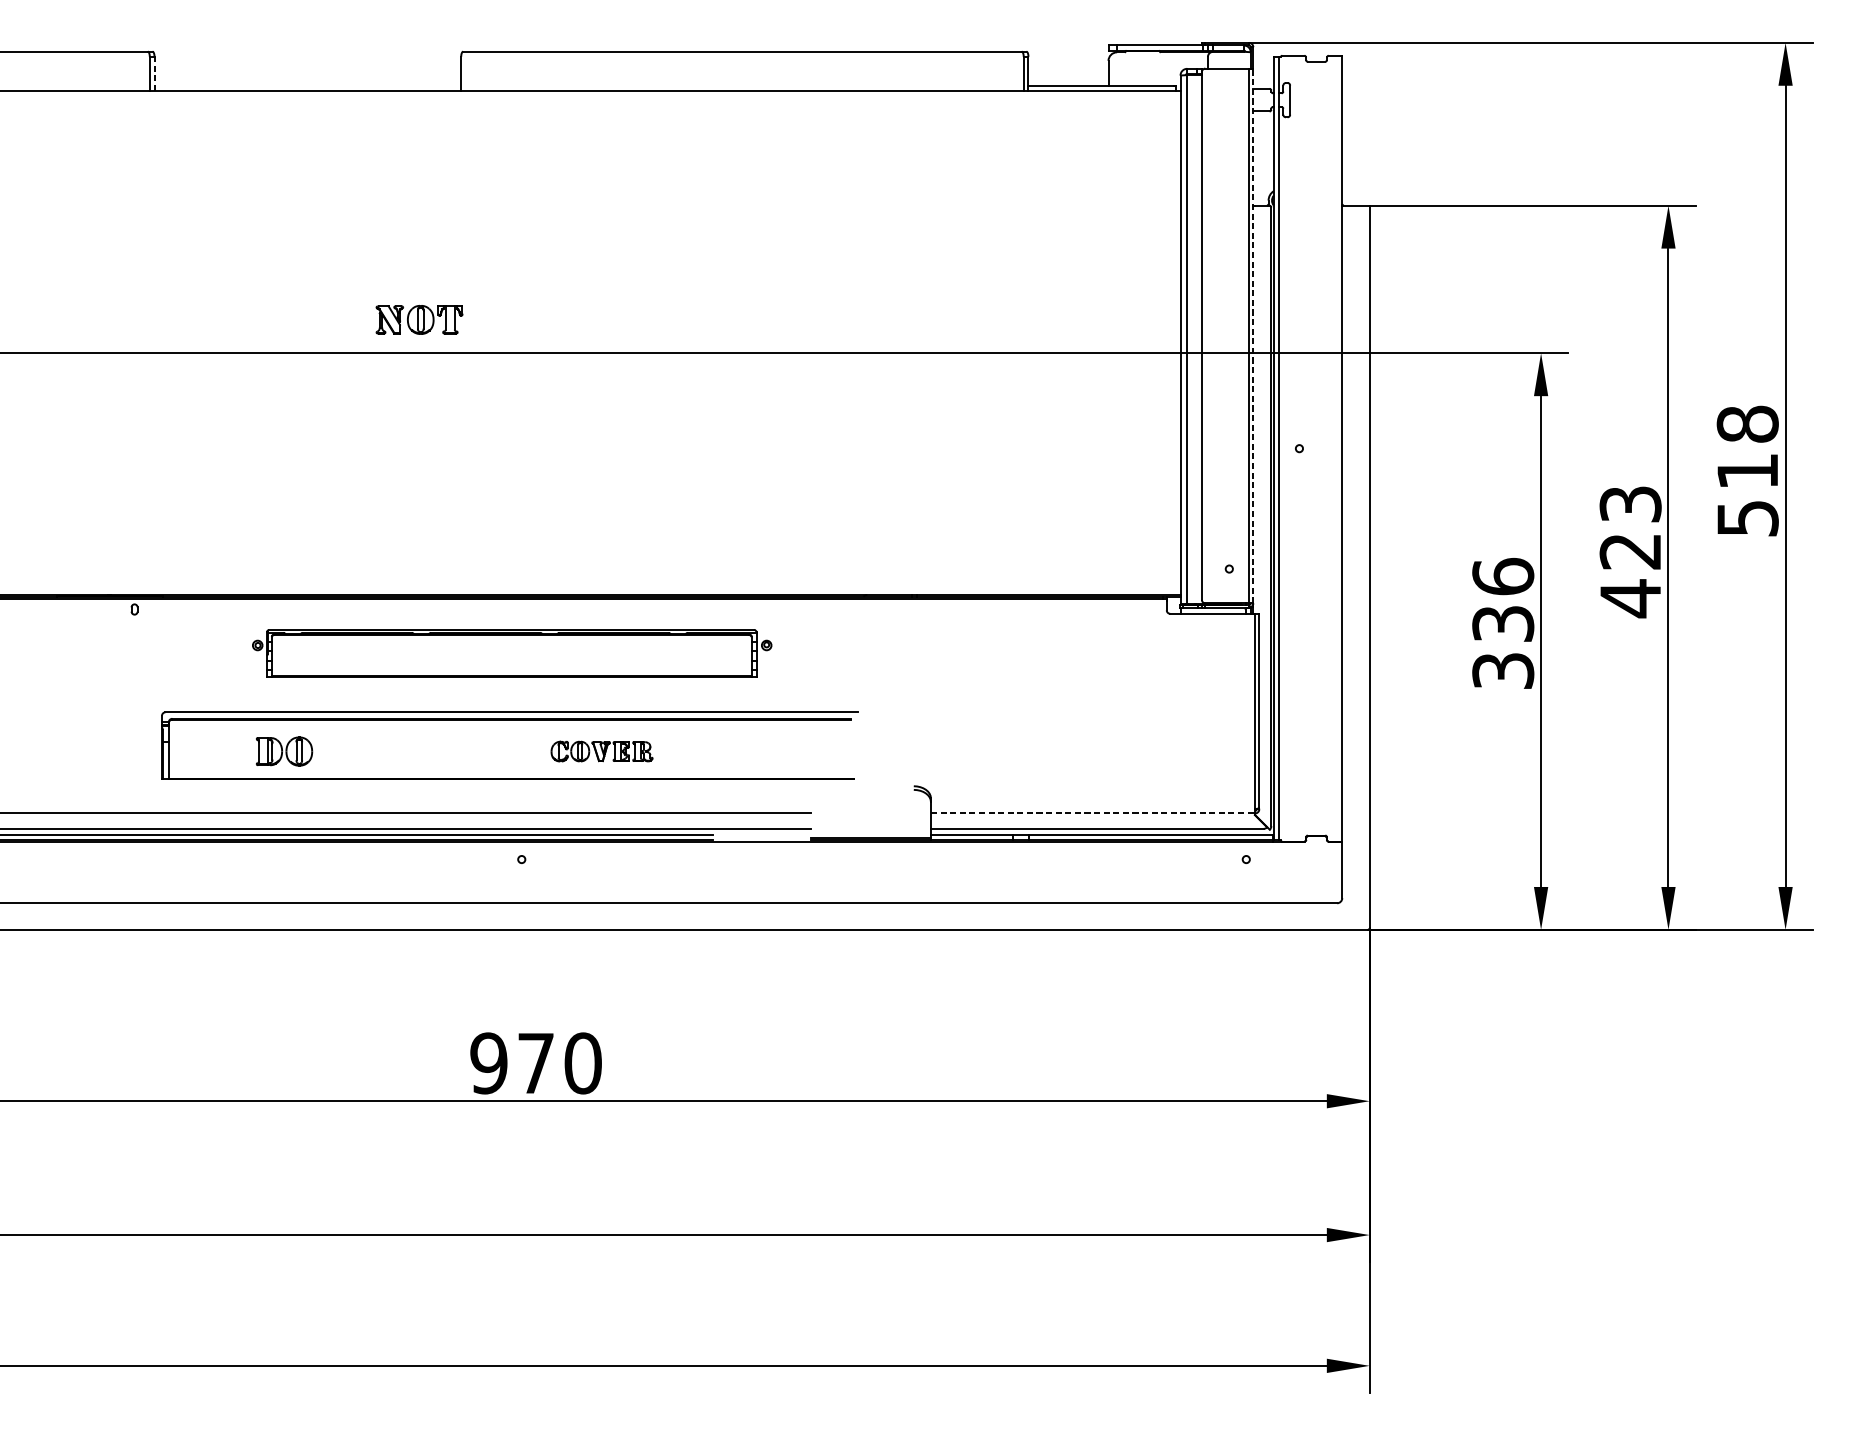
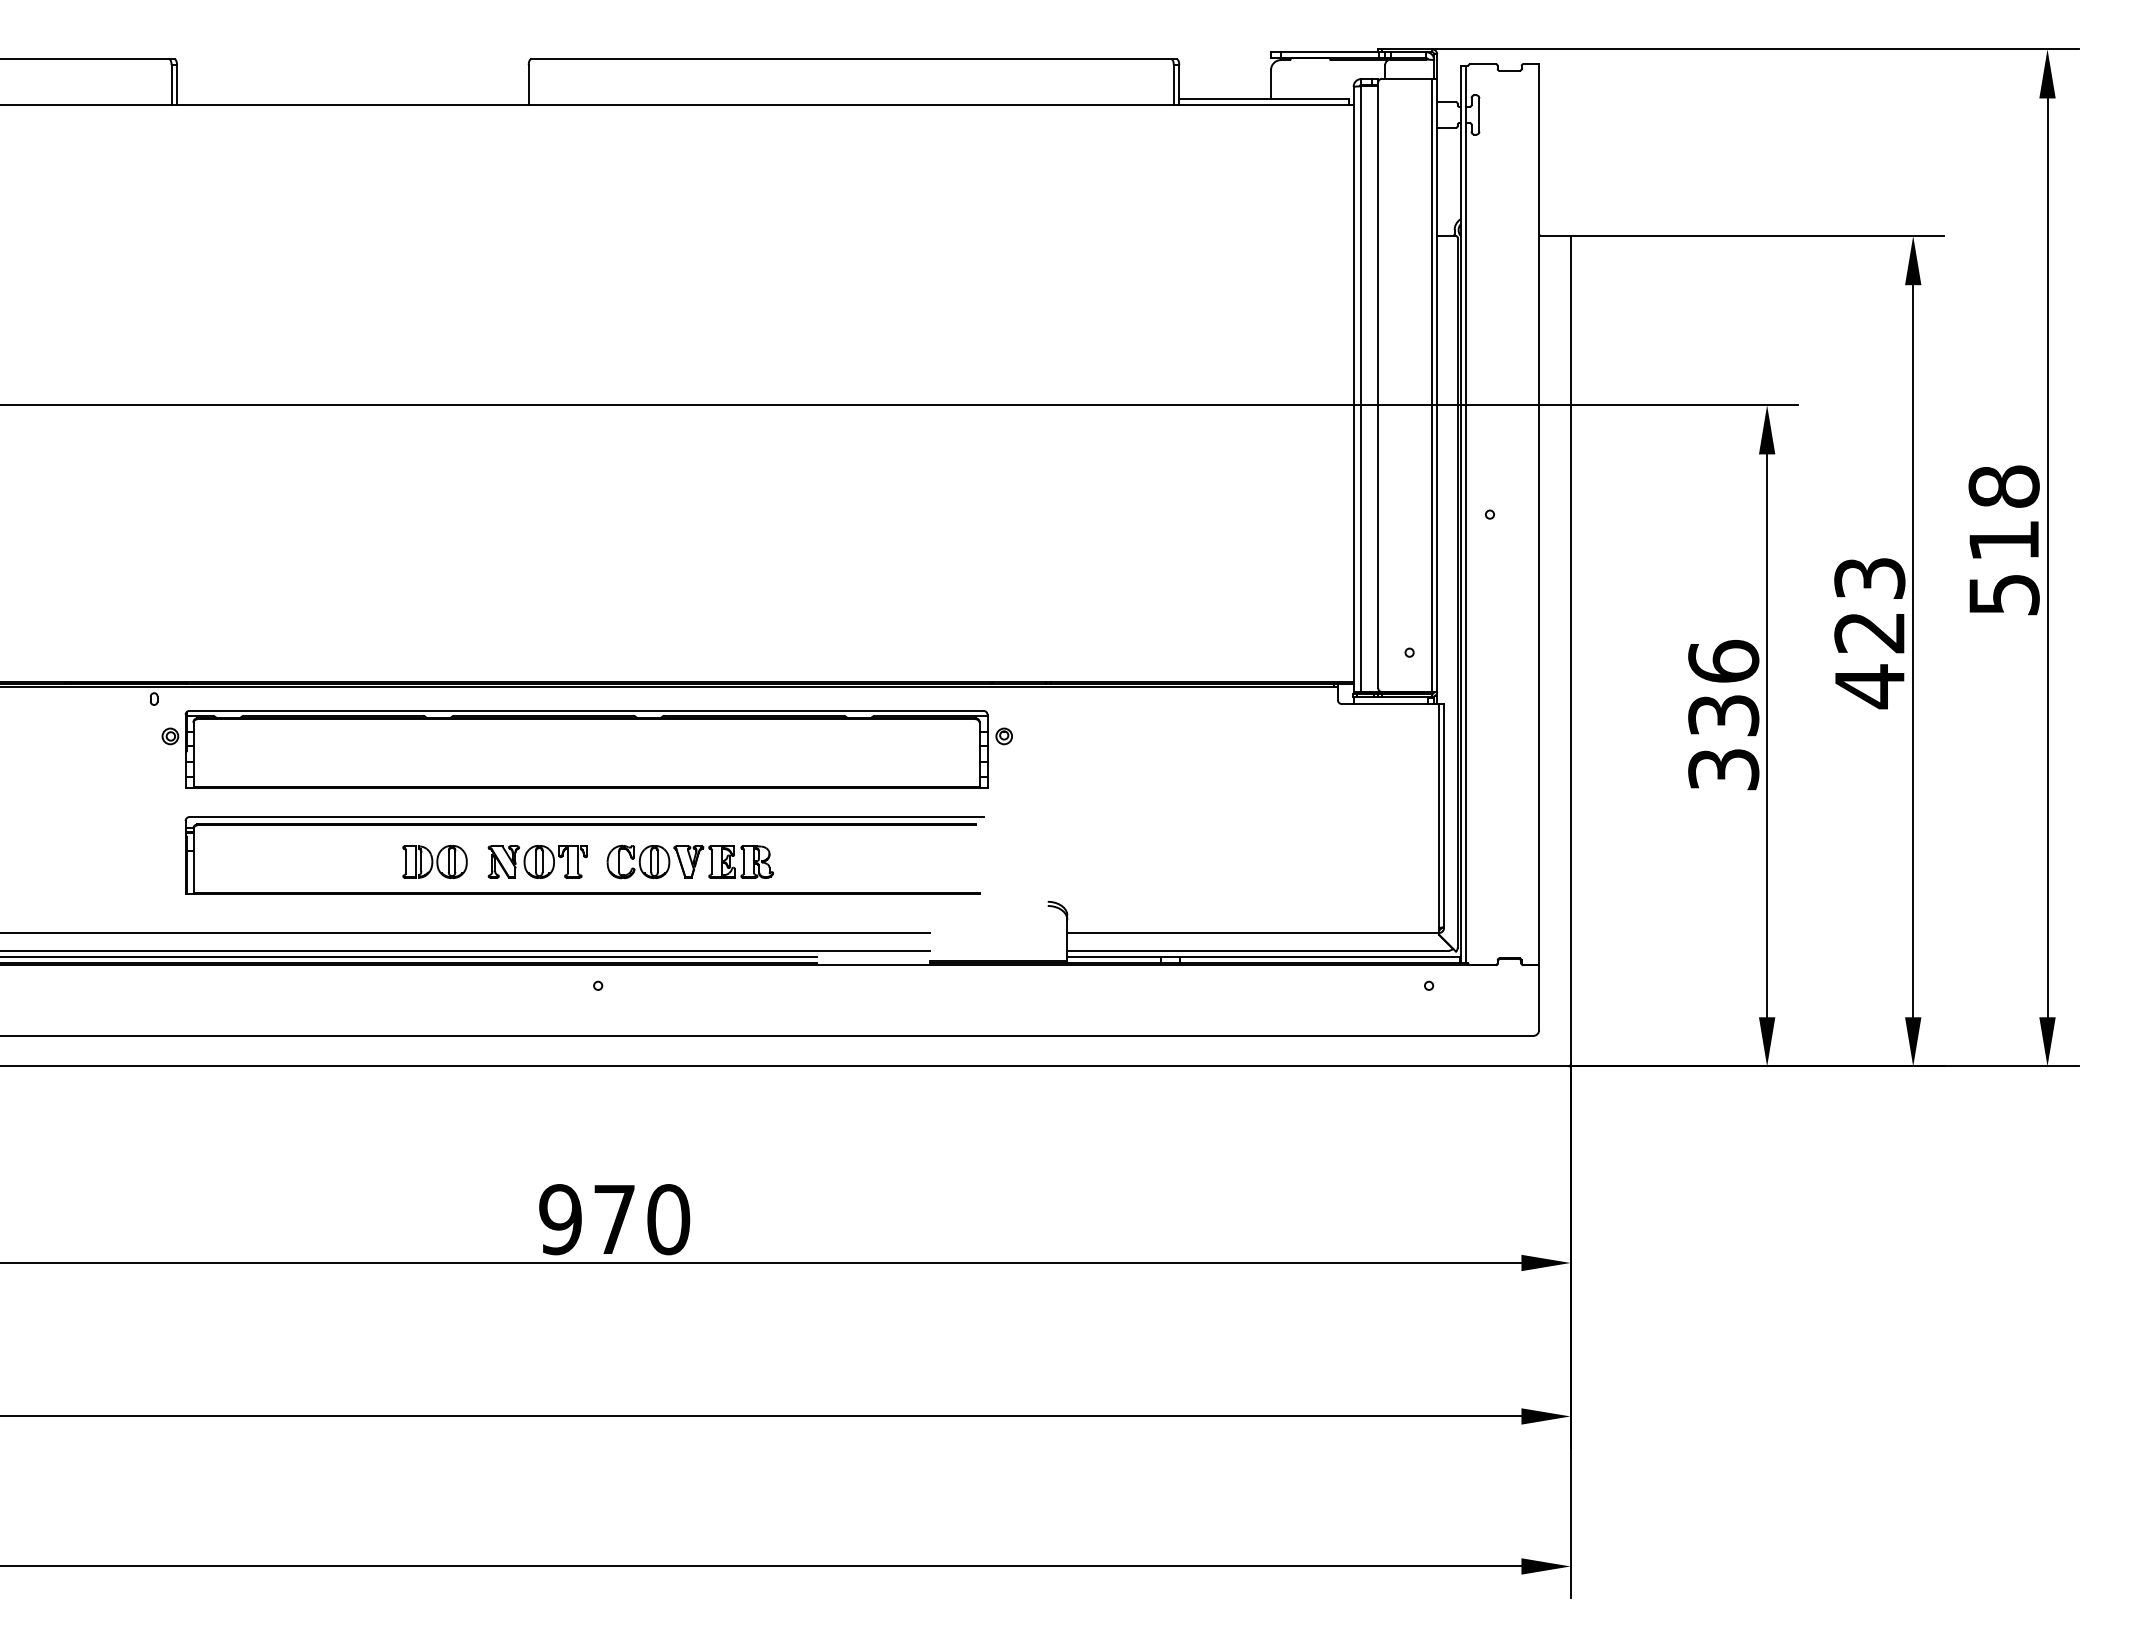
line: (154, 73) -> (177, 84), dashed -> solid
part: (419, 319) -> (537, 861), moved
line: (1253, 336) -> (1437, 385), dashed -> solid
part: (511, 653) -> (586, 749), size x1.43
part: (601, 751) -> (689, 861), size x1.43
part: (283, 752) -> (434, 862), moved
line: (1093, 813) -> (1253, 932), dashed -> solid

